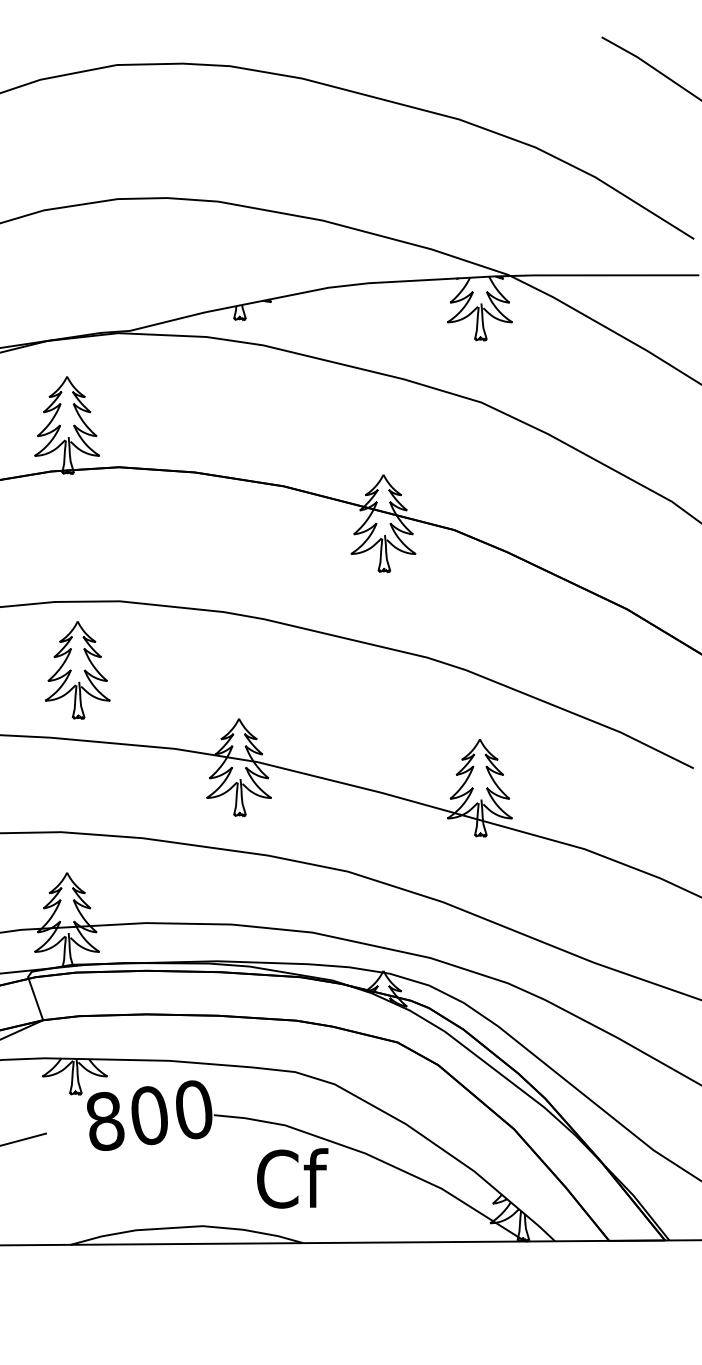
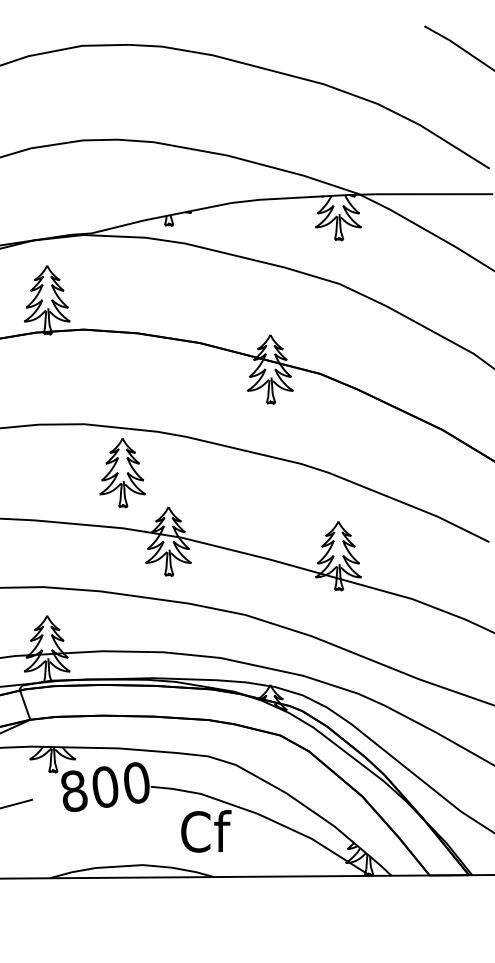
part: (77, 671) -> (122, 473), moved

